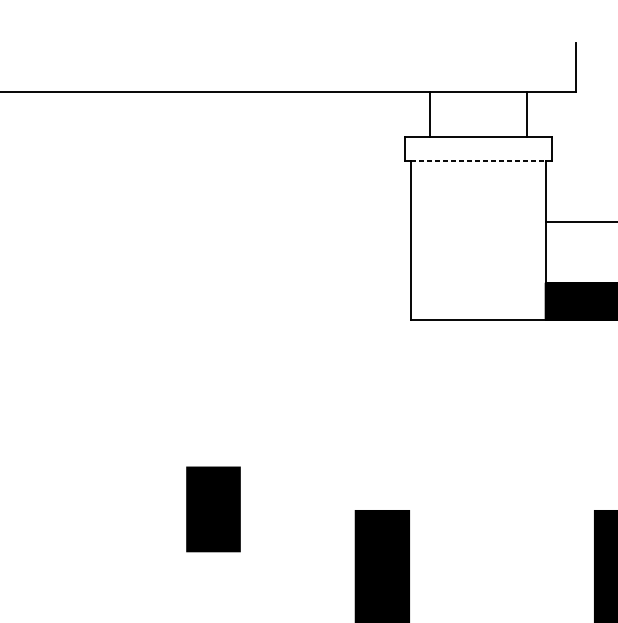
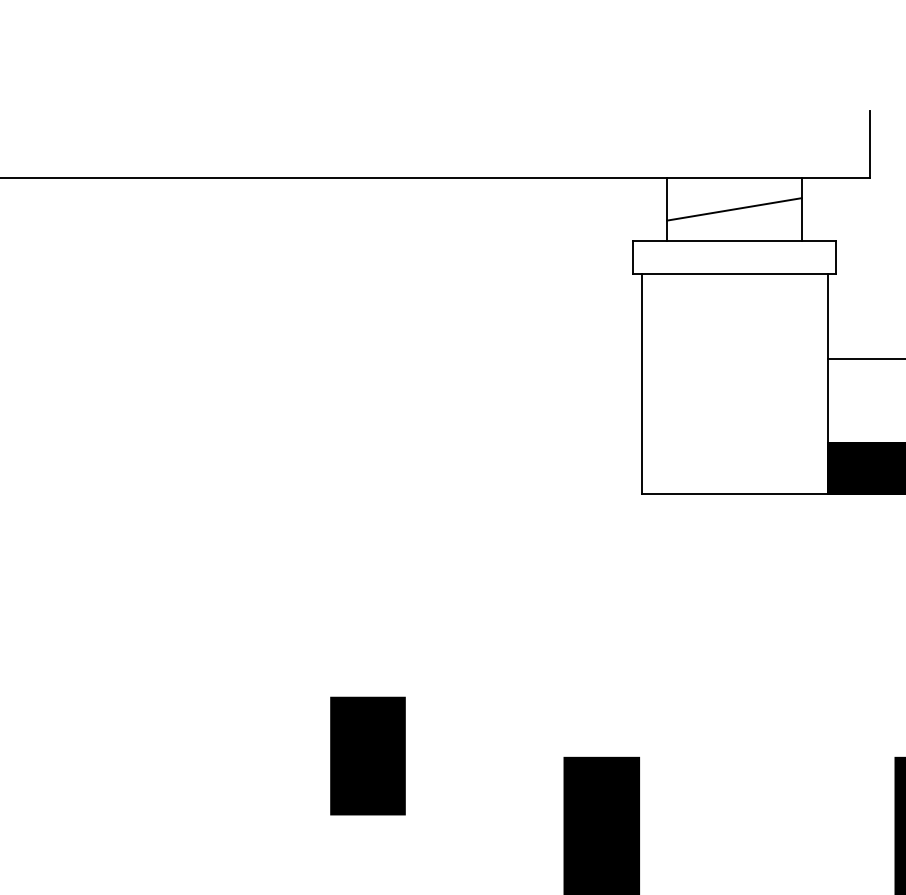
line: (478, 114) -> (734, 209), added
line: (478, 161) -> (734, 274), dashed -> solid

